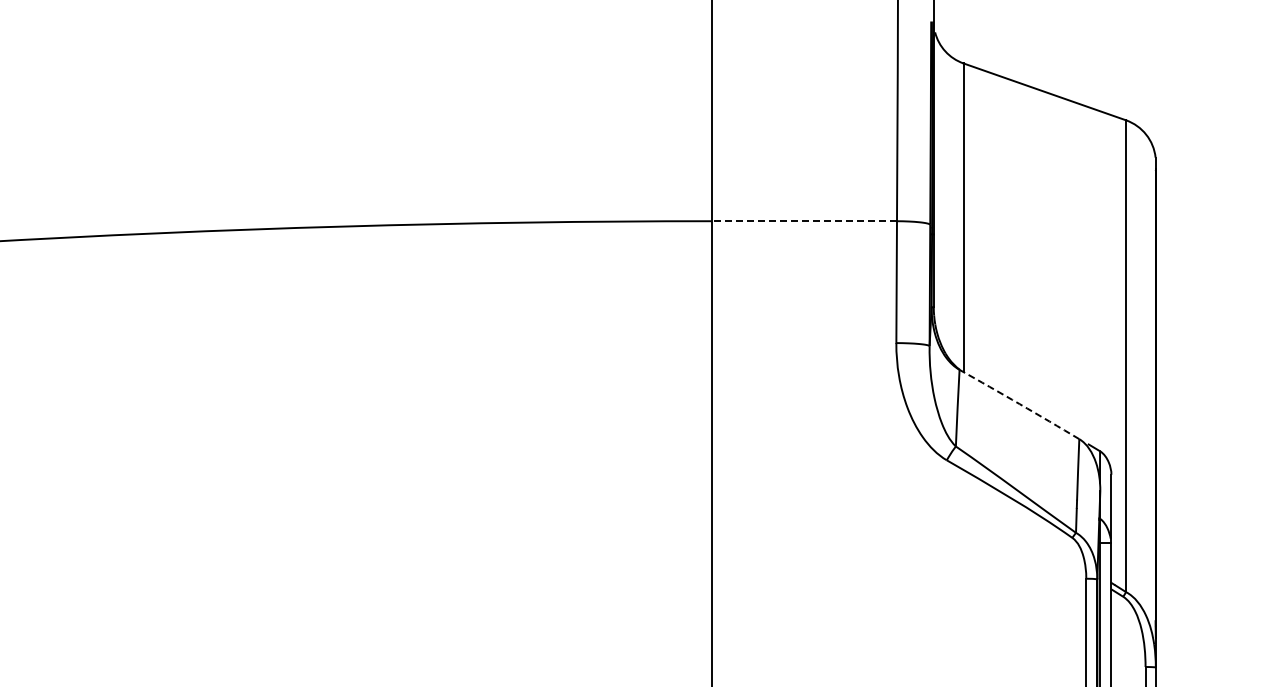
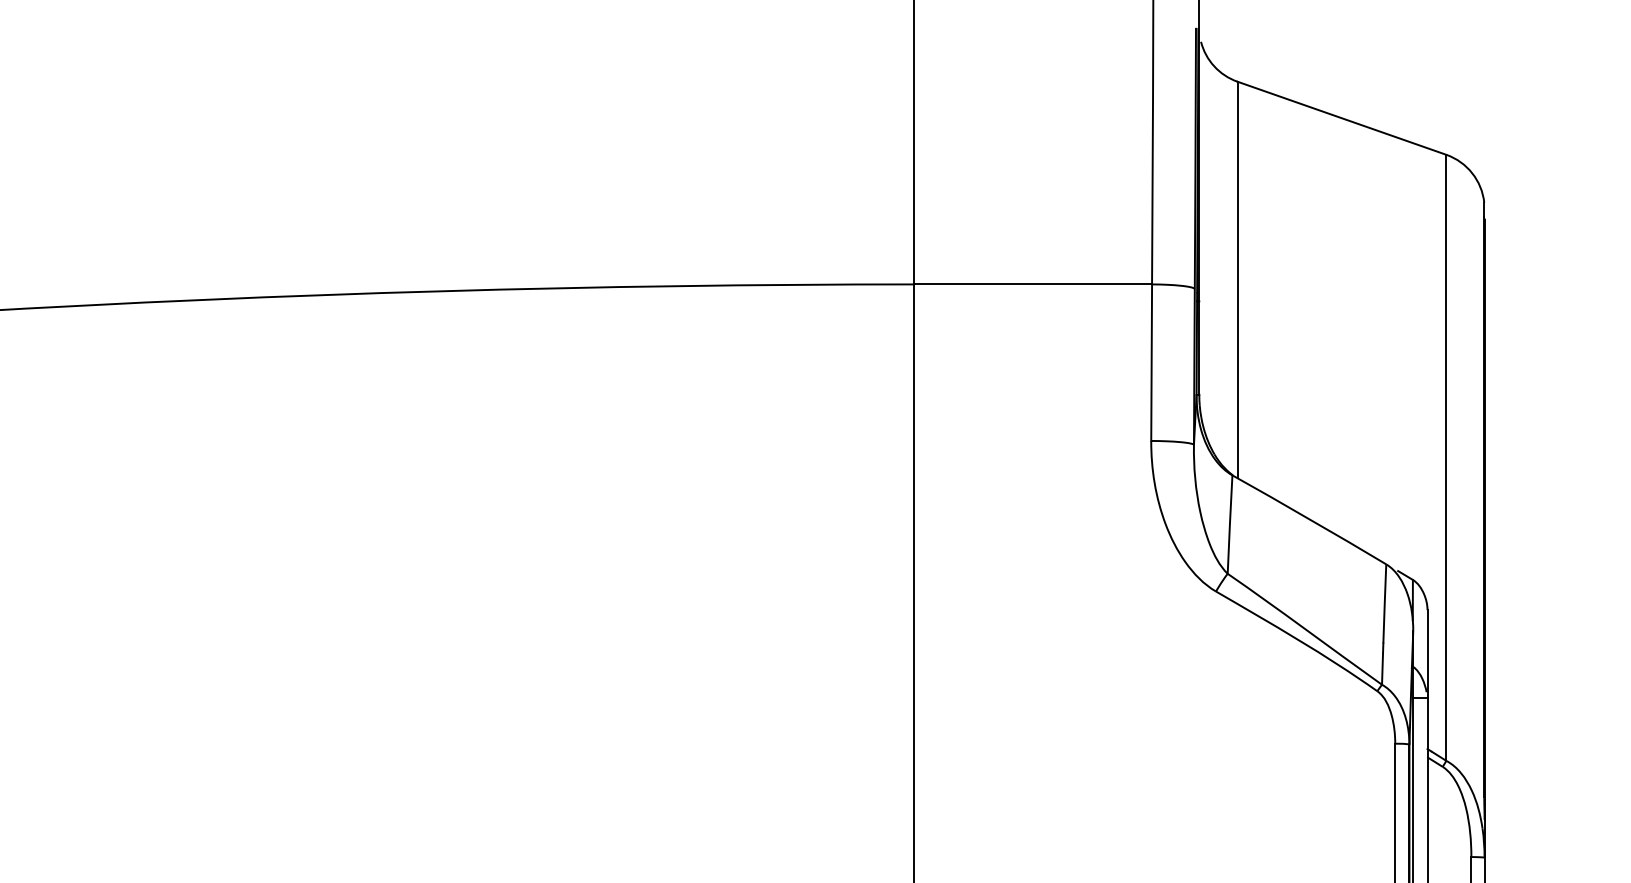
line: (804, 221) -> (1033, 284), dashed -> solid
arc: (1019, 404) -> (1309, 519), dashed -> solid

